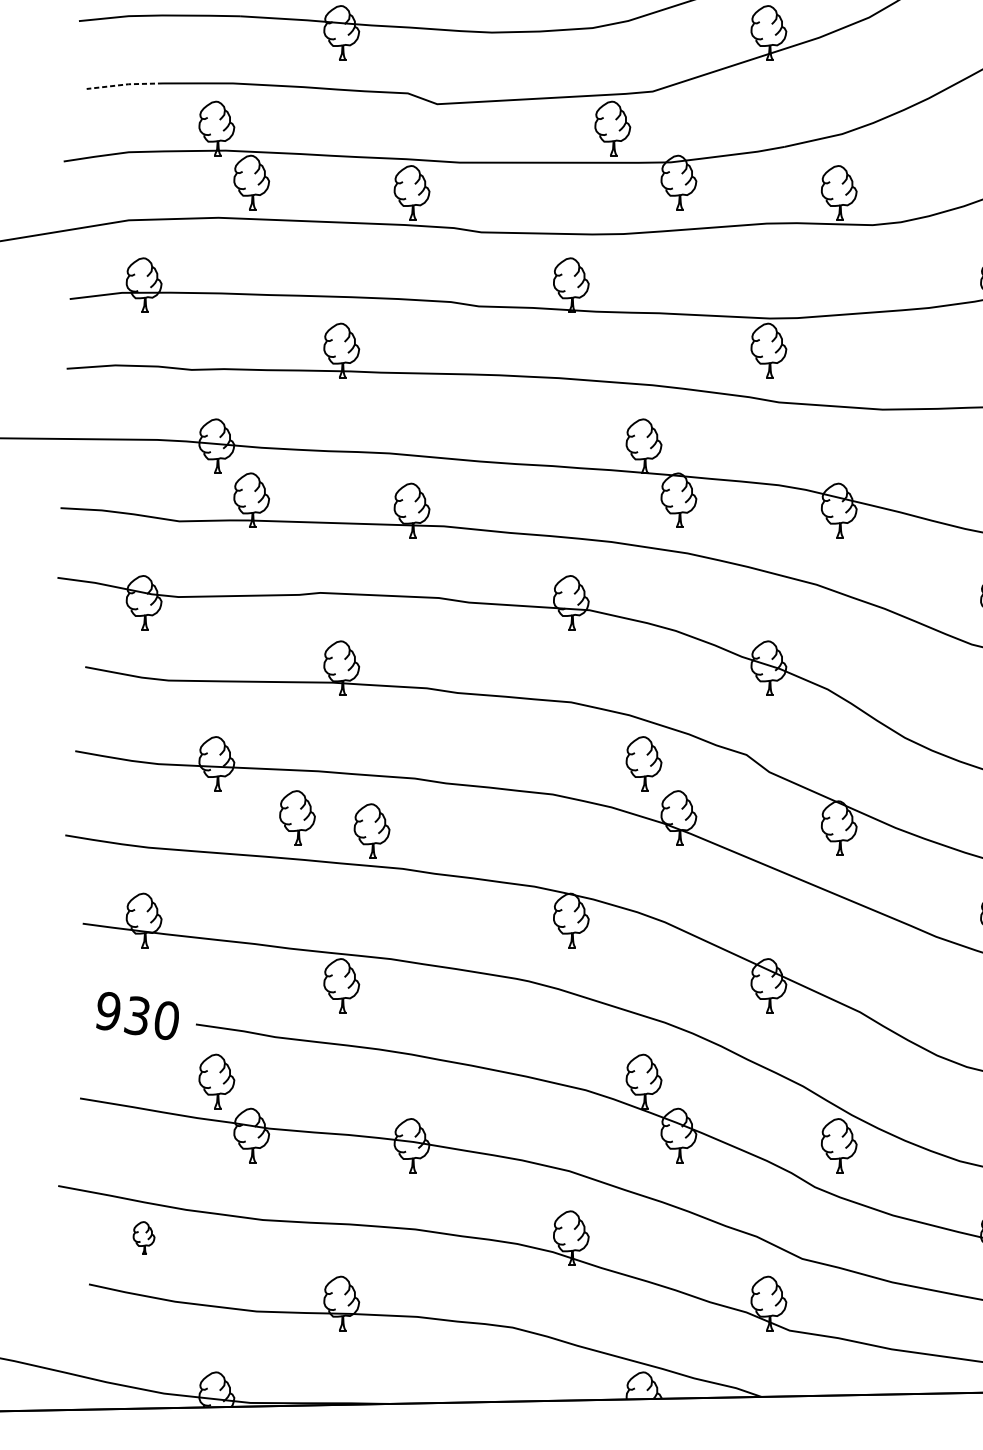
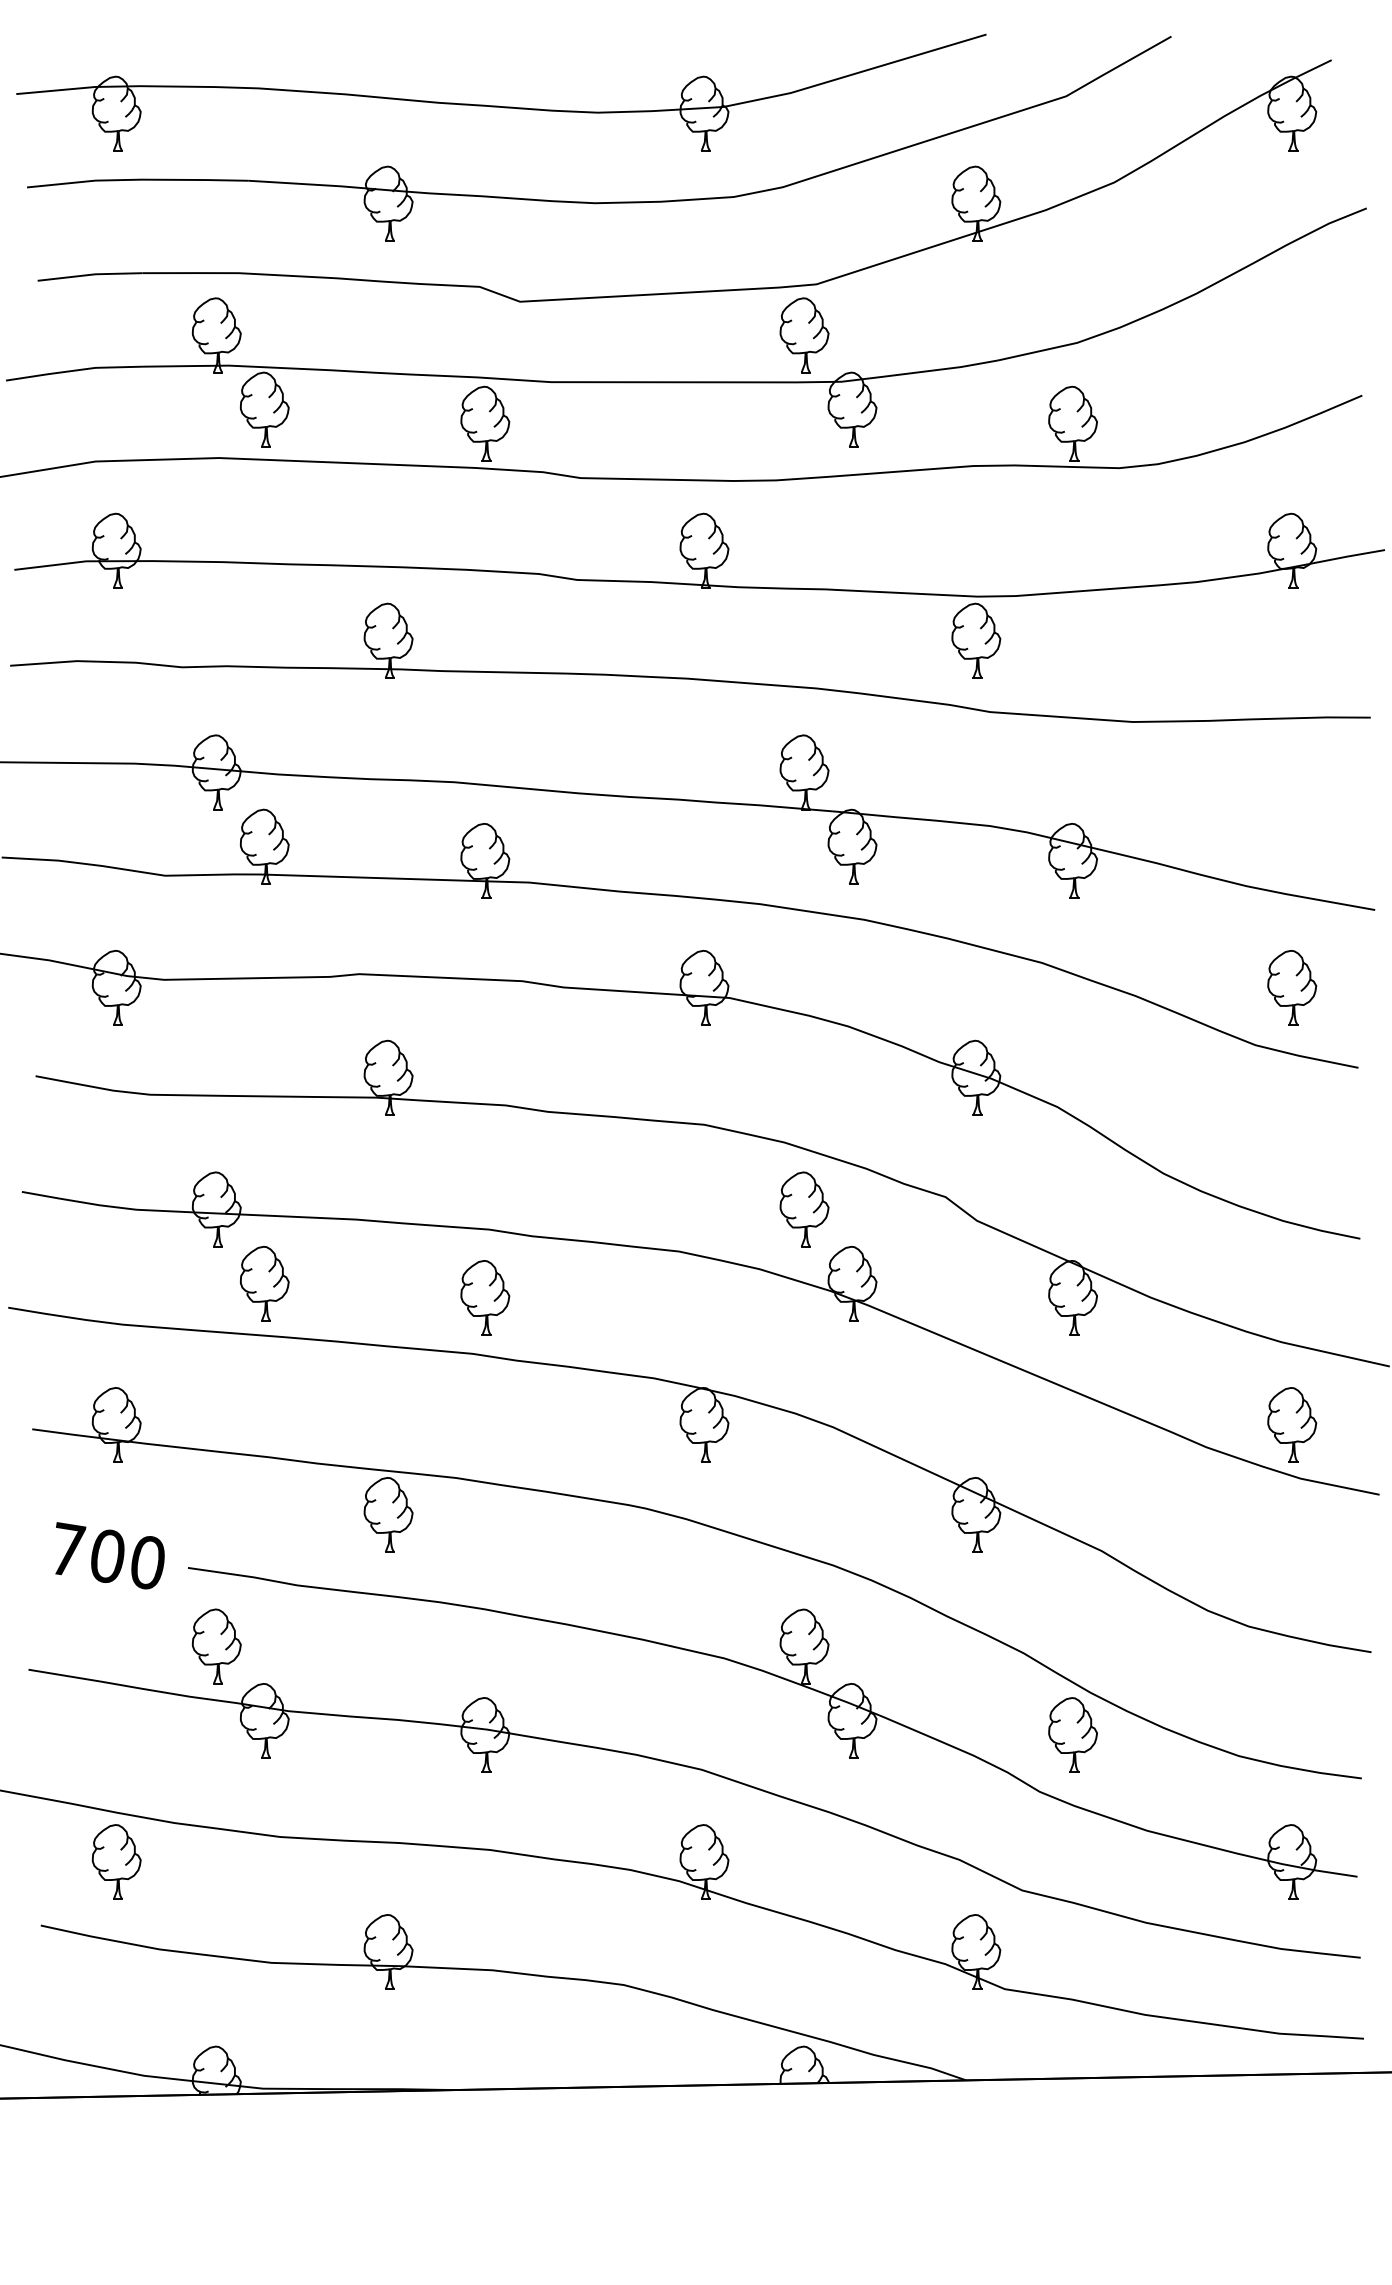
line: (125, 84) -> (90, 274), dashed -> solid
part: (612, 128) -> (804, 335), moved
part: (297, 817) -> (264, 1283), moved
part: (372, 830) -> (485, 1297), moved
text: (122, 1013) -> (87, 1552), 930 -> 700
part: (143, 1237) -> (116, 1861), size x1.67

